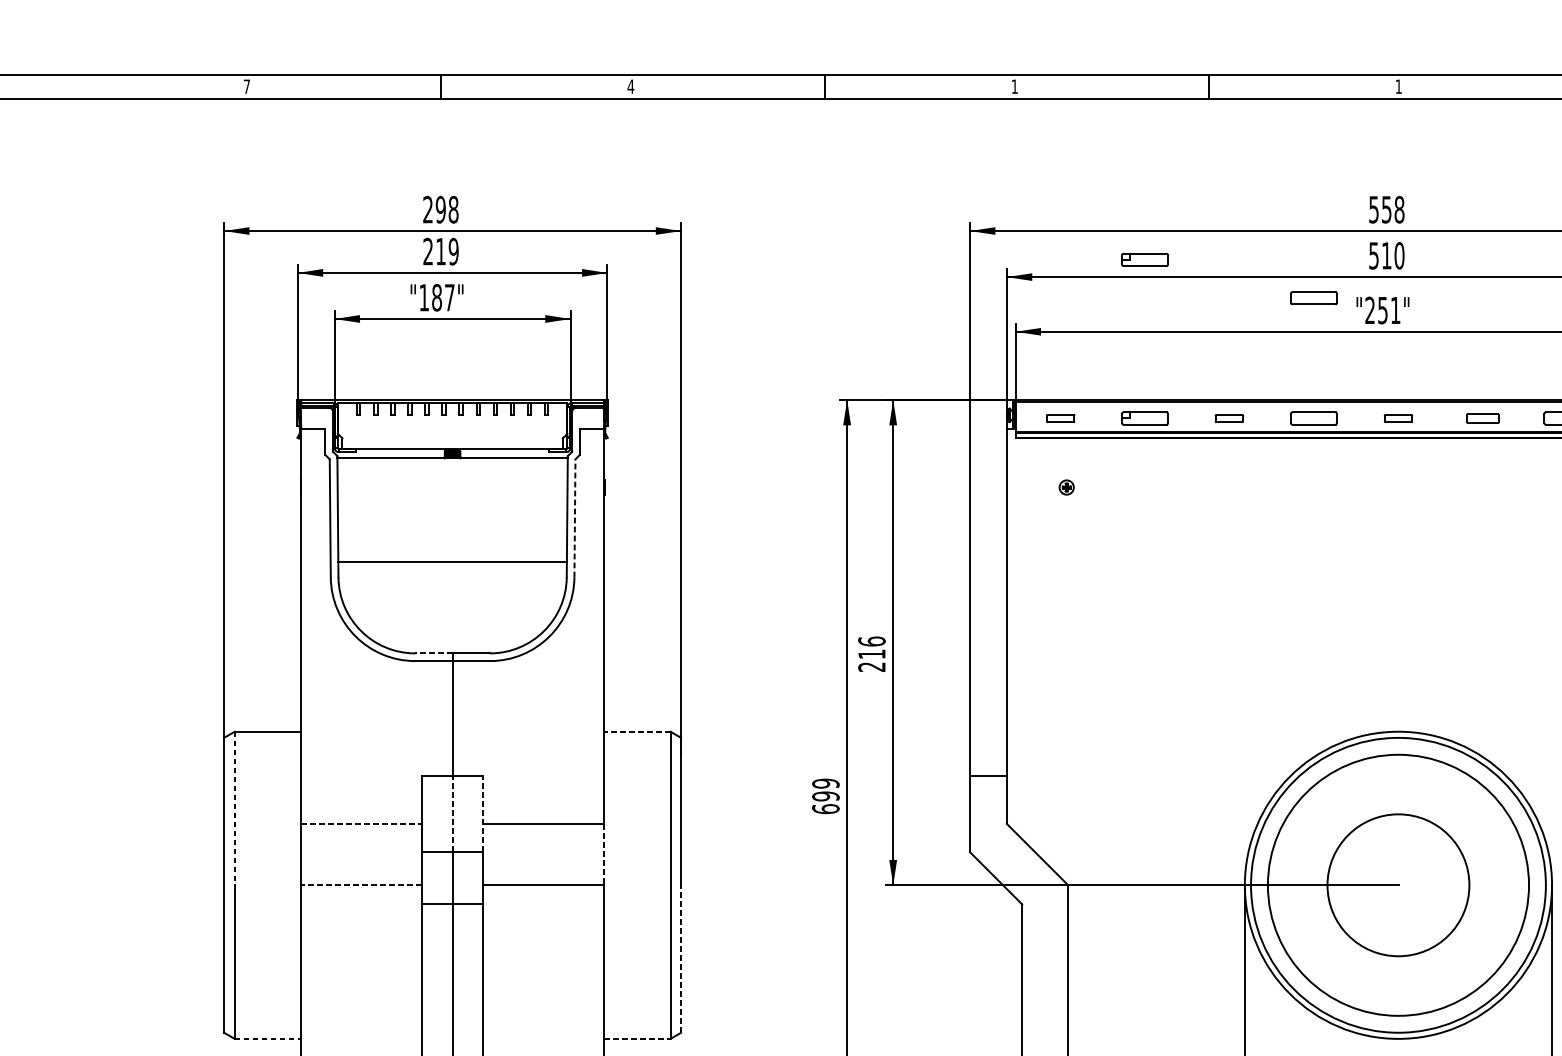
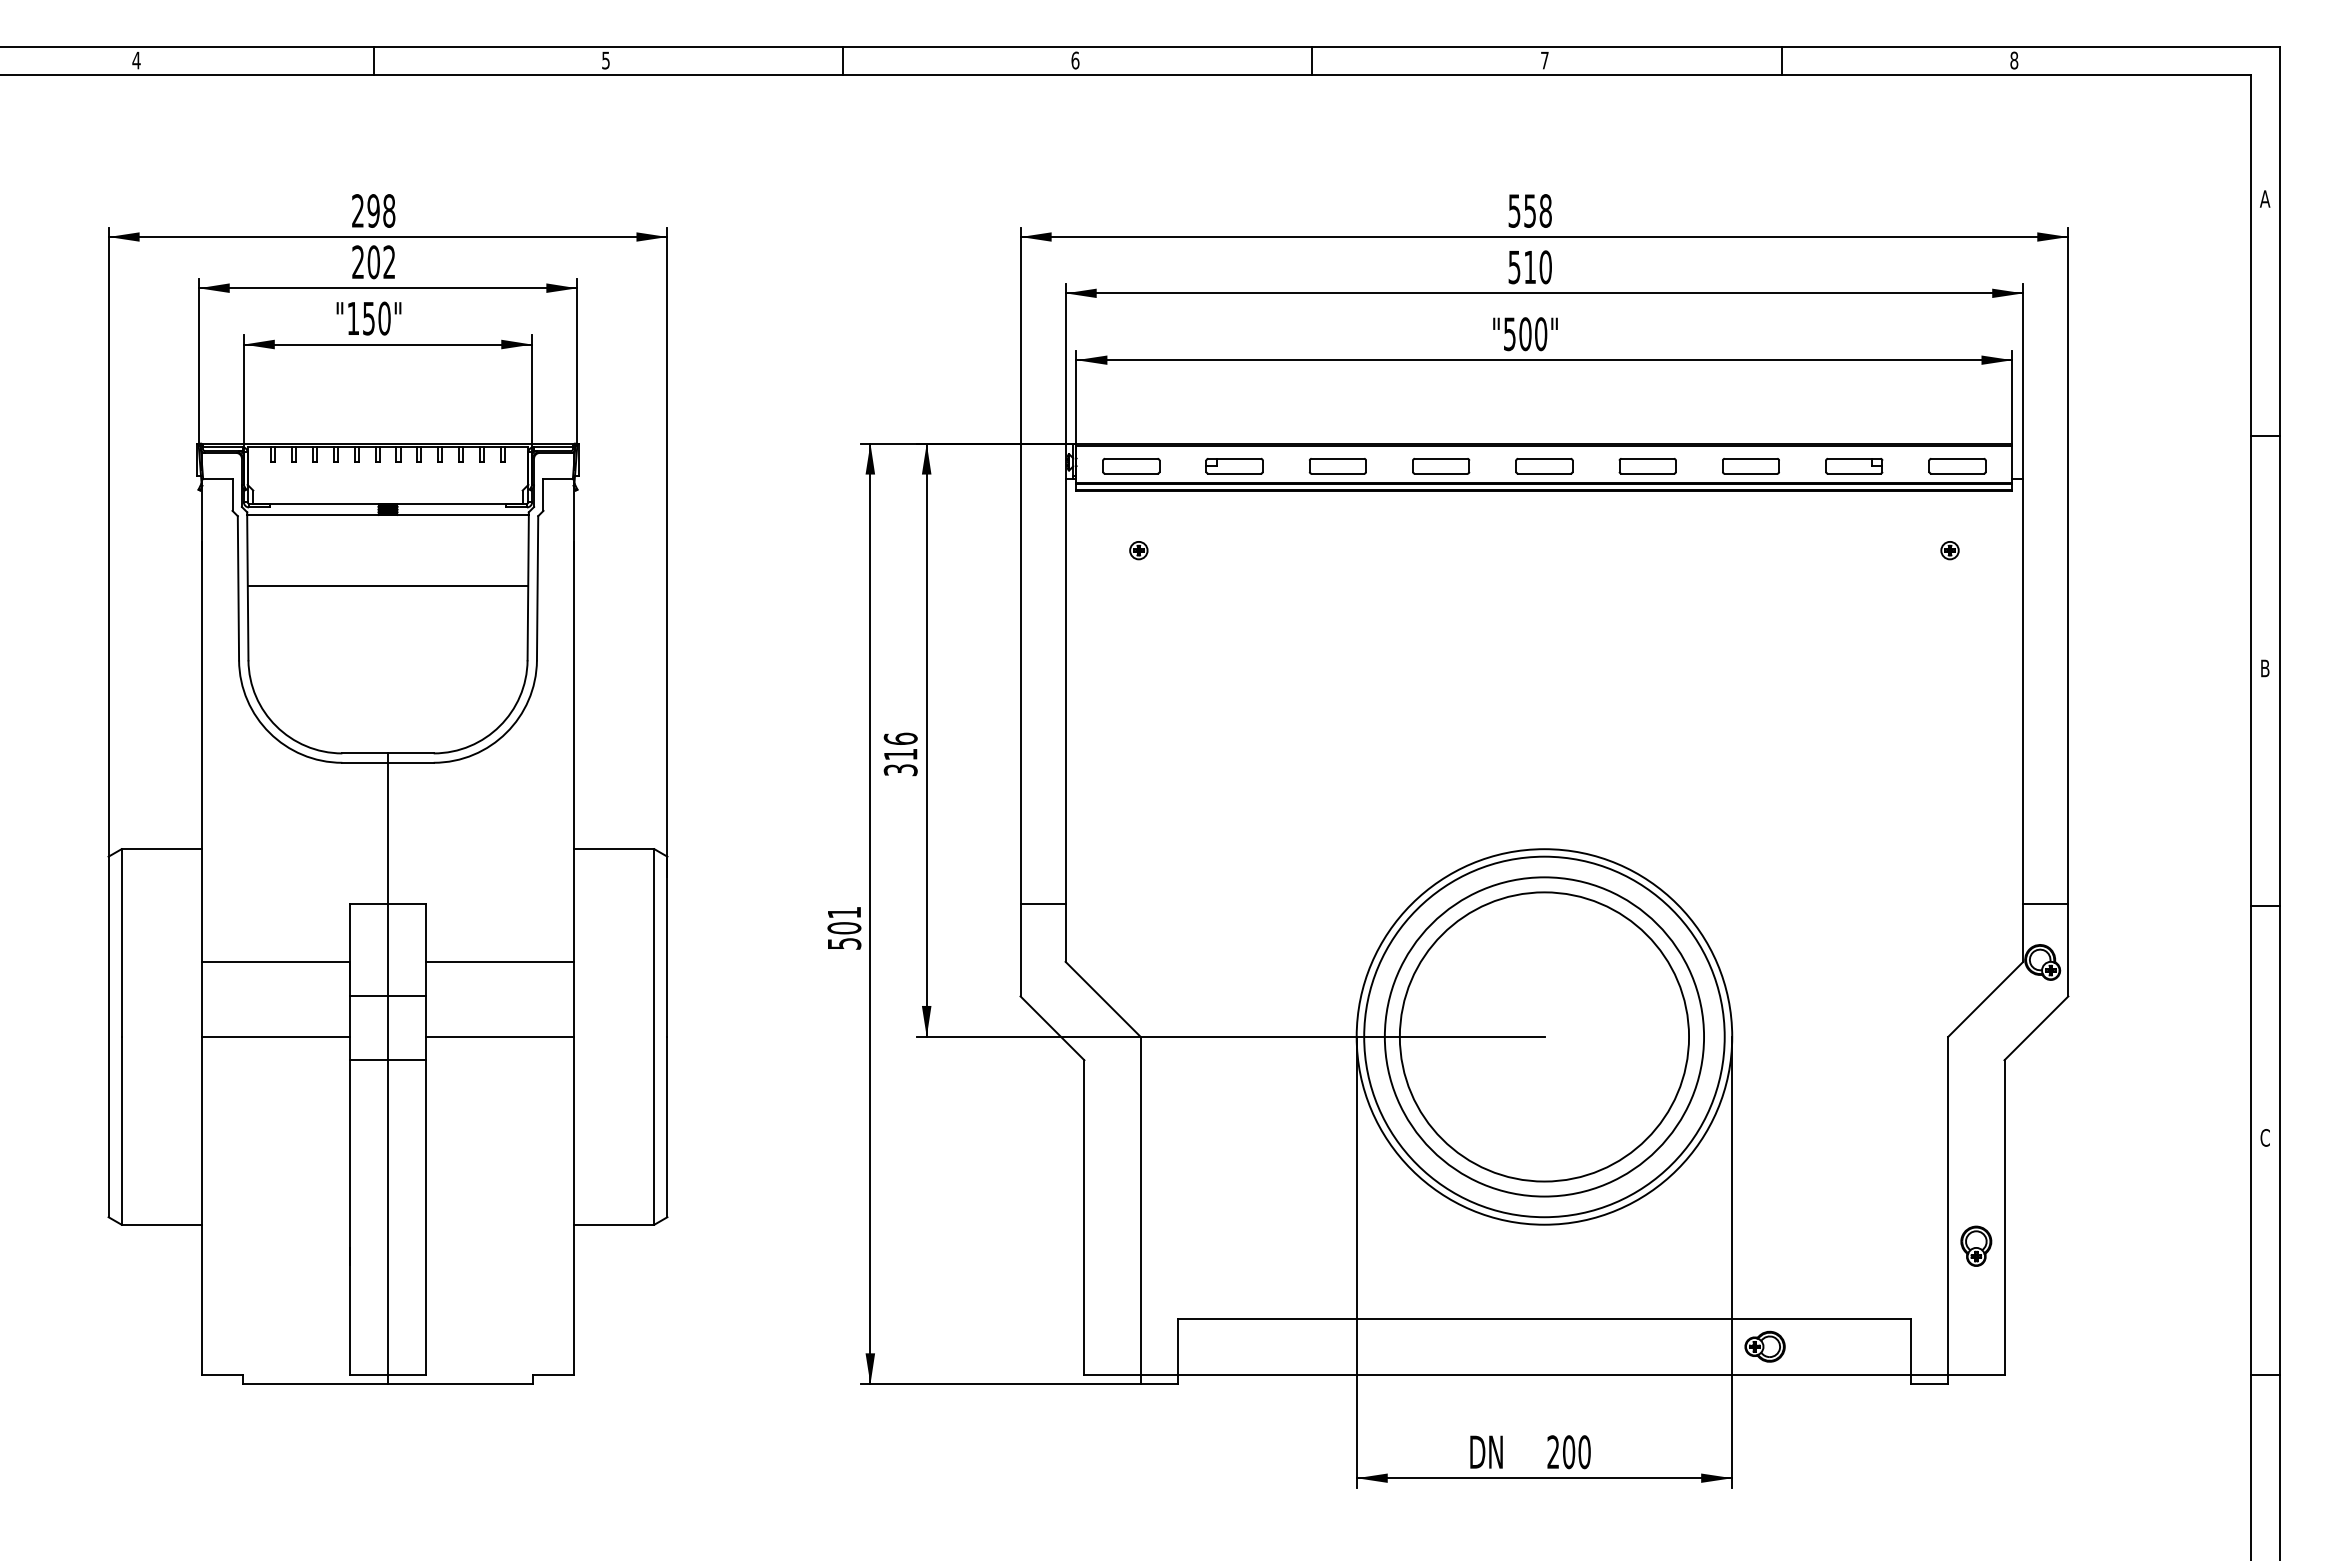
text: (246, 86) -> (136, 60), 7 -> 4
text: (630, 86) -> (605, 60), 4 -> 5
text: (1014, 86) -> (1075, 60), 1 -> 6
text: (1398, 86) -> (1544, 60), 1 -> 7
text: (447, 251) -> (381, 262), 219 -> 202
part: (1144, 260) -> (1234, 272), removed
text: (443, 297) -> (376, 318), "187" -> "150"
part: (1314, 298) -> (1441, 319), removed
text: (1382, 310) -> (1525, 334), "251" -> "500"
part: (1060, 418) -> (1131, 466), size x1.67
part: (1229, 418) -> (1337, 466), size x1.67
part: (1398, 418) -> (1544, 466), size x1.67
part: (1482, 418) -> (1647, 466), size x1.43
line: (574, 517) -> (537, 587), dashed -> solid
line: (452, 561) -> (387, 586), moved
line: (434, 653) -> (365, 753), dashed -> solid
text: (871, 667) -> (900, 770), 216 -> 316
line: (637, 731) -> (613, 849), dashed -> solid
text: (825, 795) -> (844, 927), 699 -> 501
line: (234, 808) -> (121, 943), dashed -> solid
line: (453, 813) -> (388, 949), dashed -> solid
line: (483, 813) -> (425, 949), dashed -> solid
line: (361, 823) -> (276, 961), dashed -> solid
line: (604, 854) -> (573, 999), dashed -> solid
line: (361, 884) -> (276, 1036), dashed -> solid
circle: (1398, 884) -> (1544, 1036), size x1.67
line: (681, 958) -> (667, 1126), dashed -> solid
line: (268, 1038) -> (162, 1224), dashed -> solid
line: (637, 1038) -> (614, 1224), dashed -> solid

